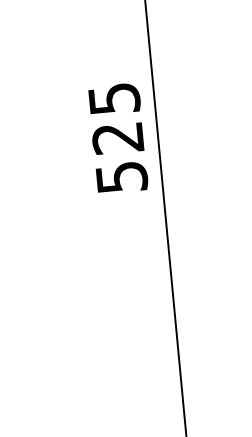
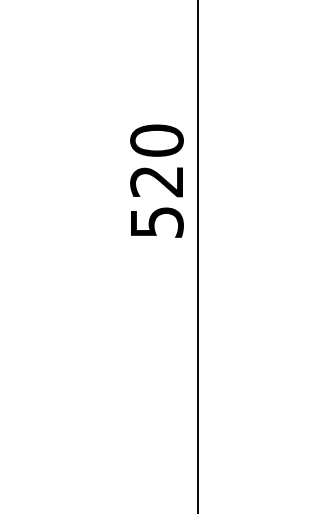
text: (113, 98) -> (156, 140), 525 -> 520

